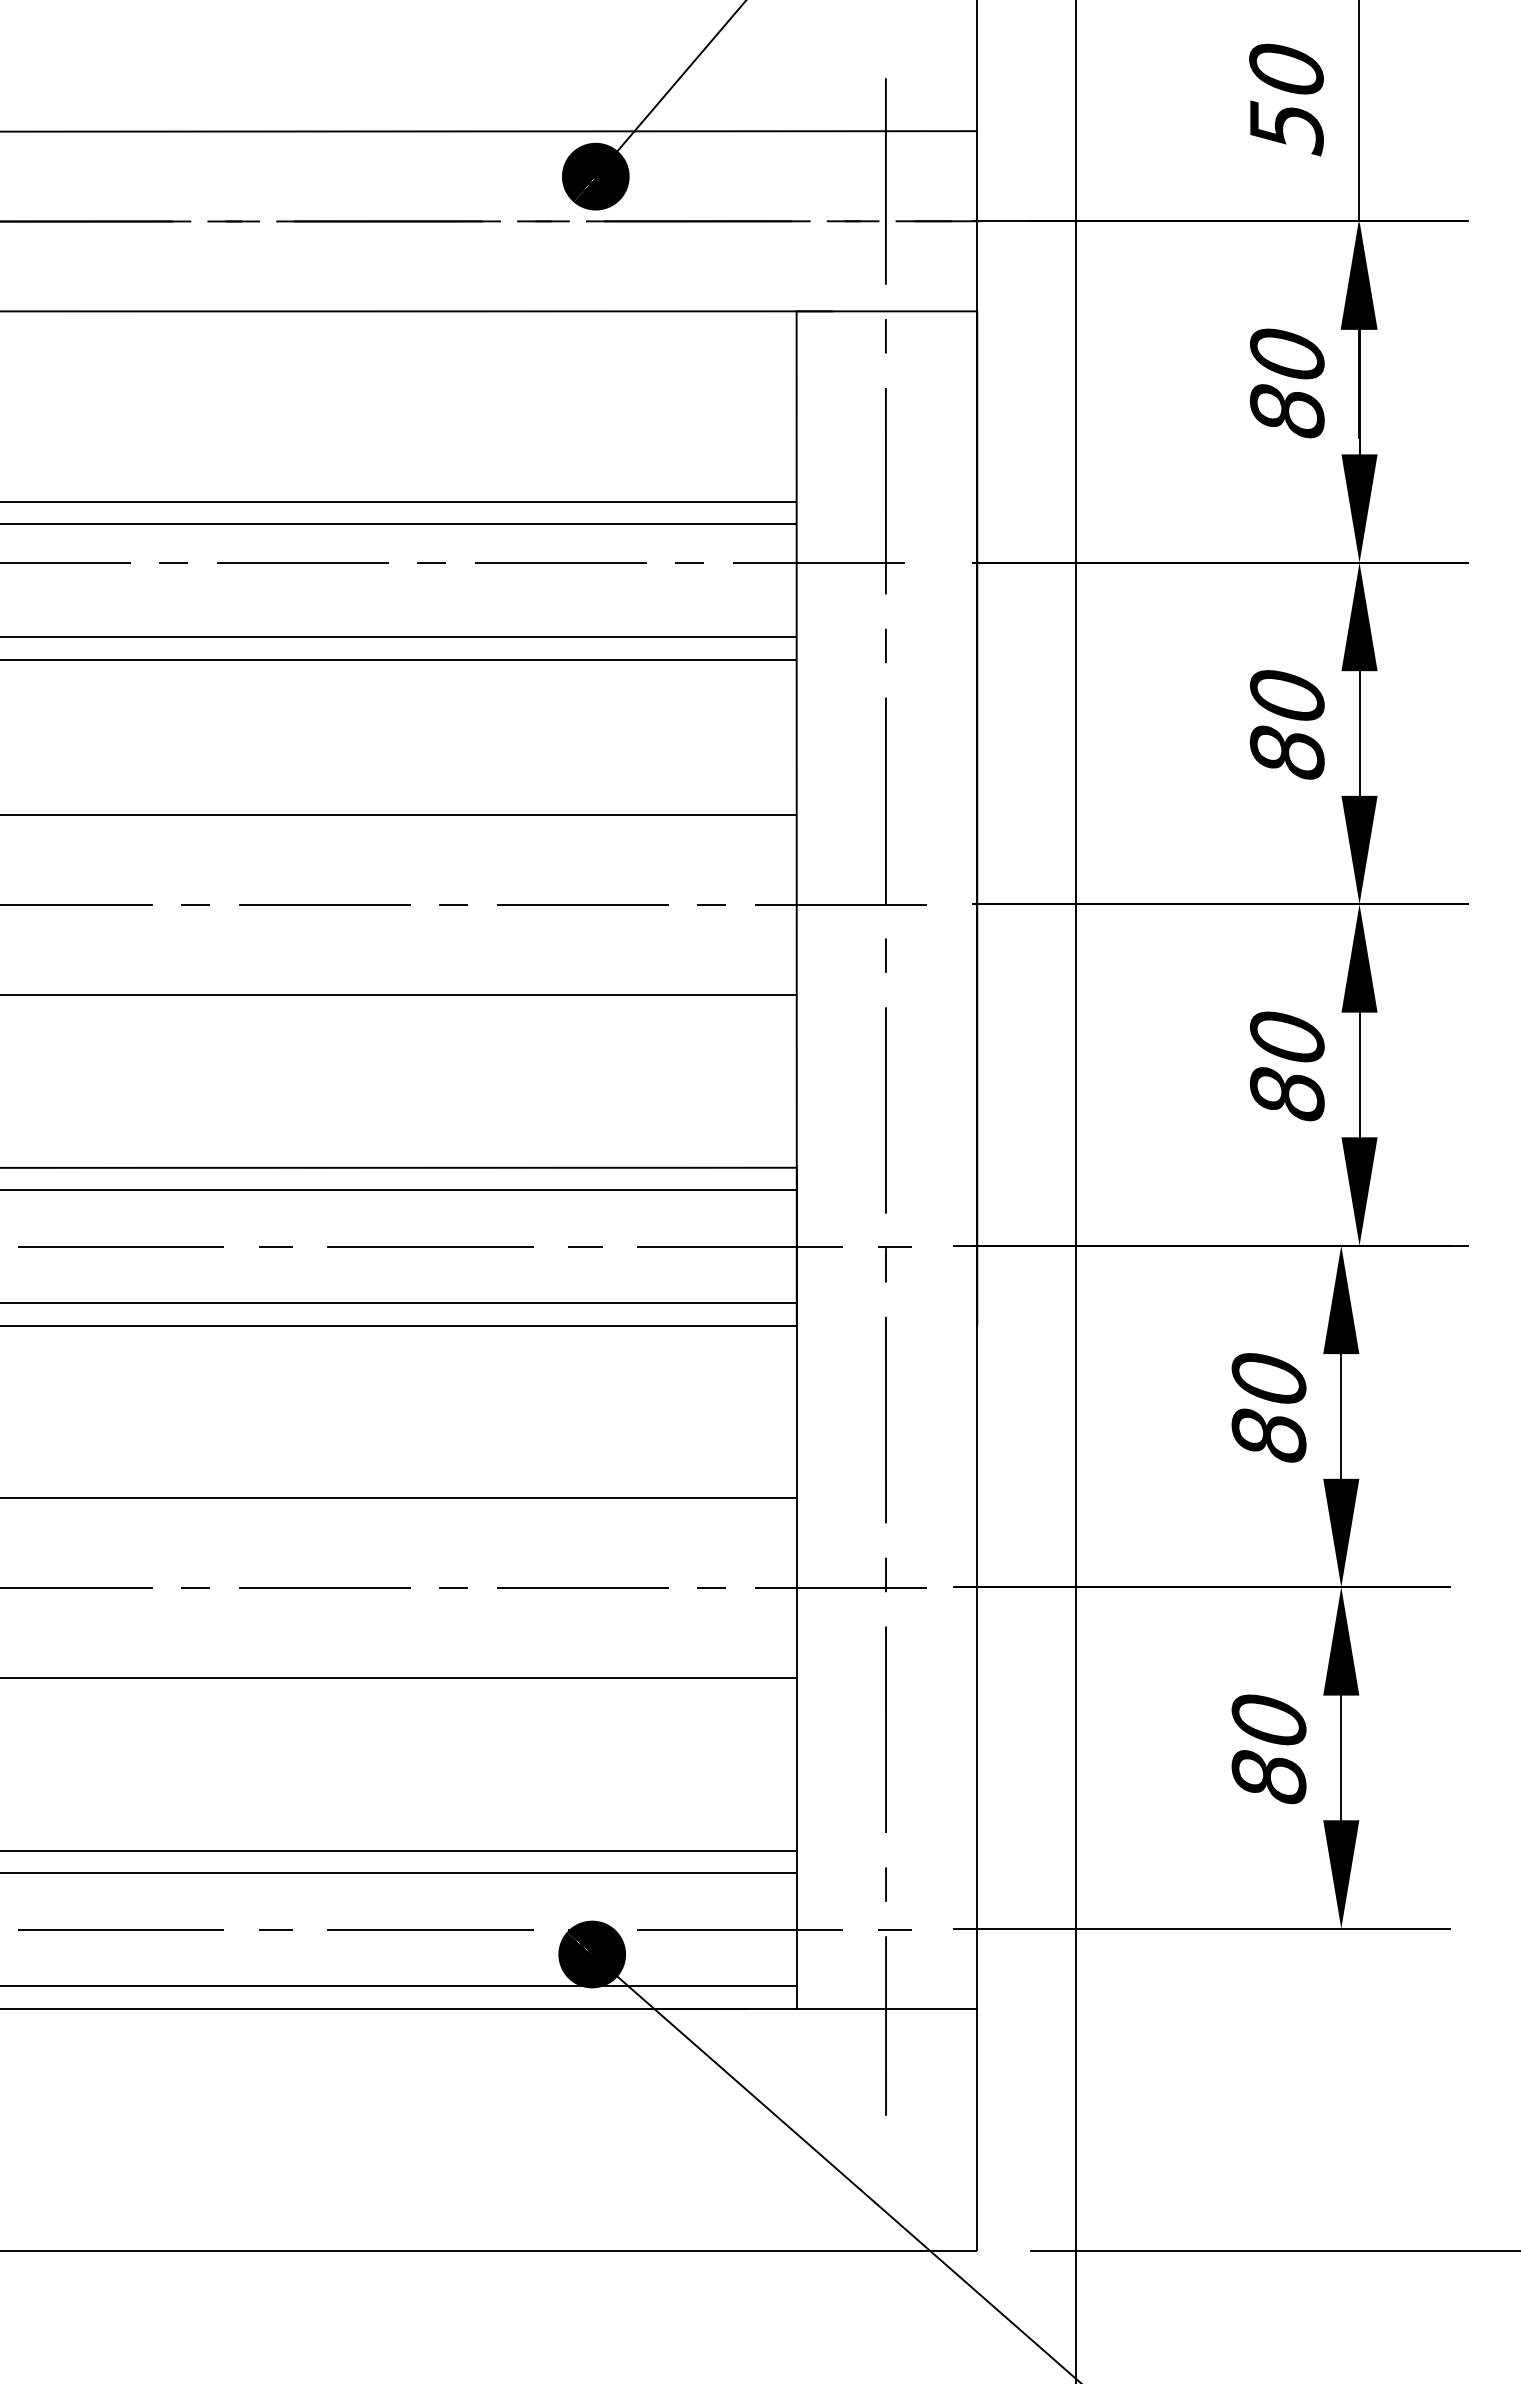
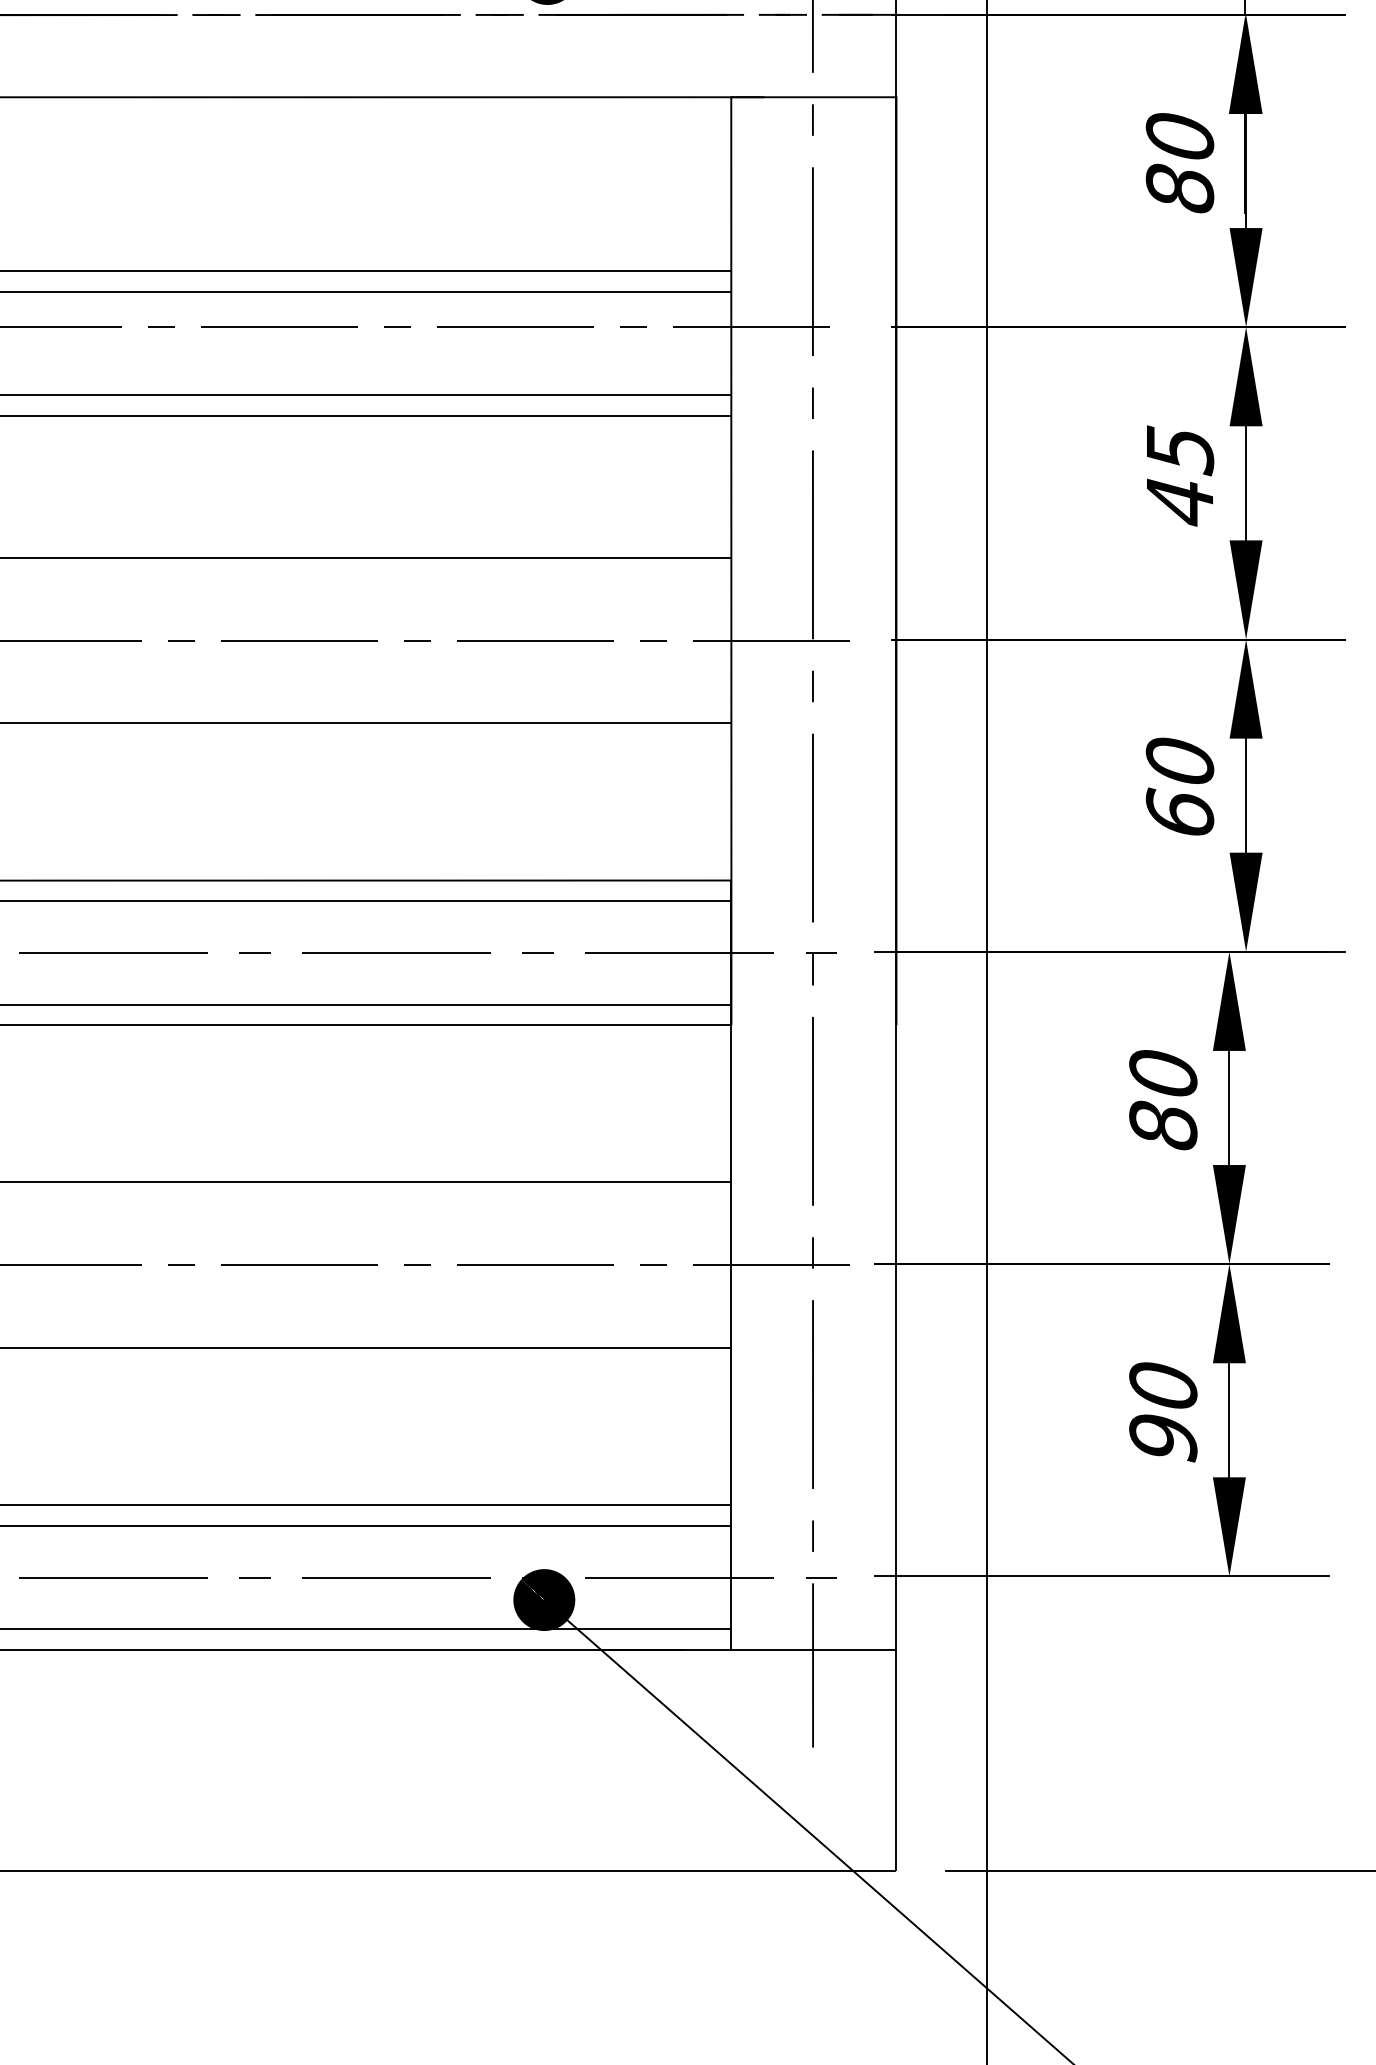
text: (1286, 725) -> (1179, 476), 80 -> 45
text: (1286, 1093) -> (1179, 812), 80 -> 60
text: (1268, 1777) -> (1162, 1438), 80 -> 90

